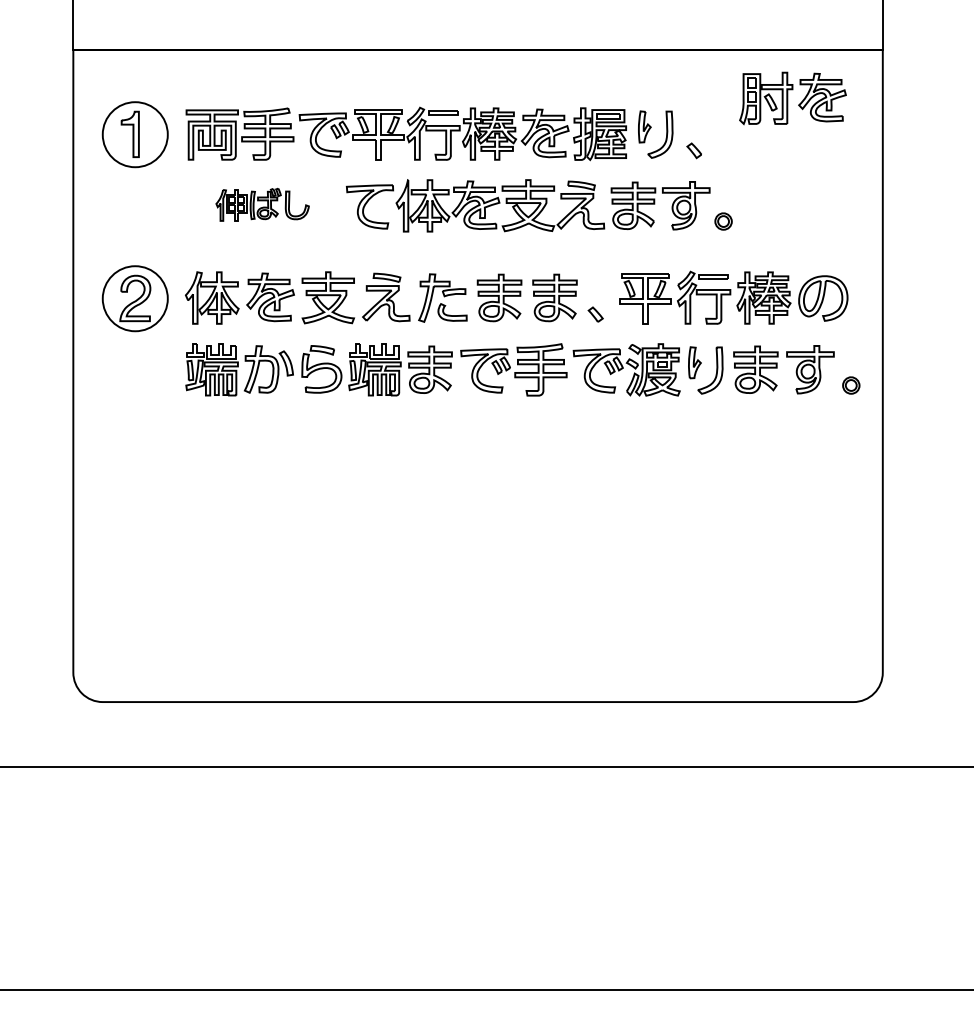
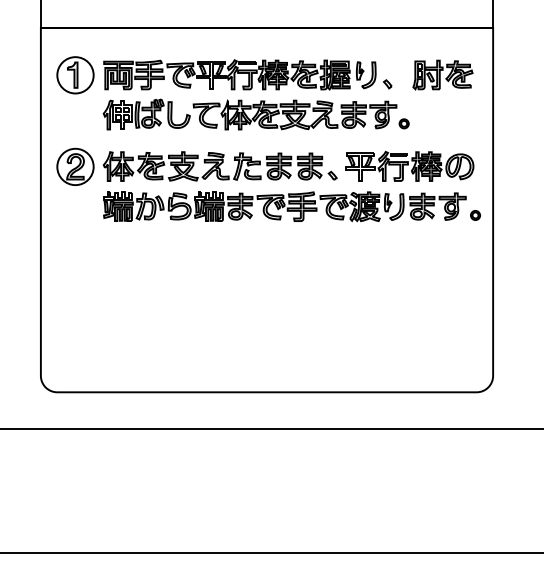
part: (792, 97) -> (442, 74), moved
part: (262, 204) -> (146, 114), size x1.67

